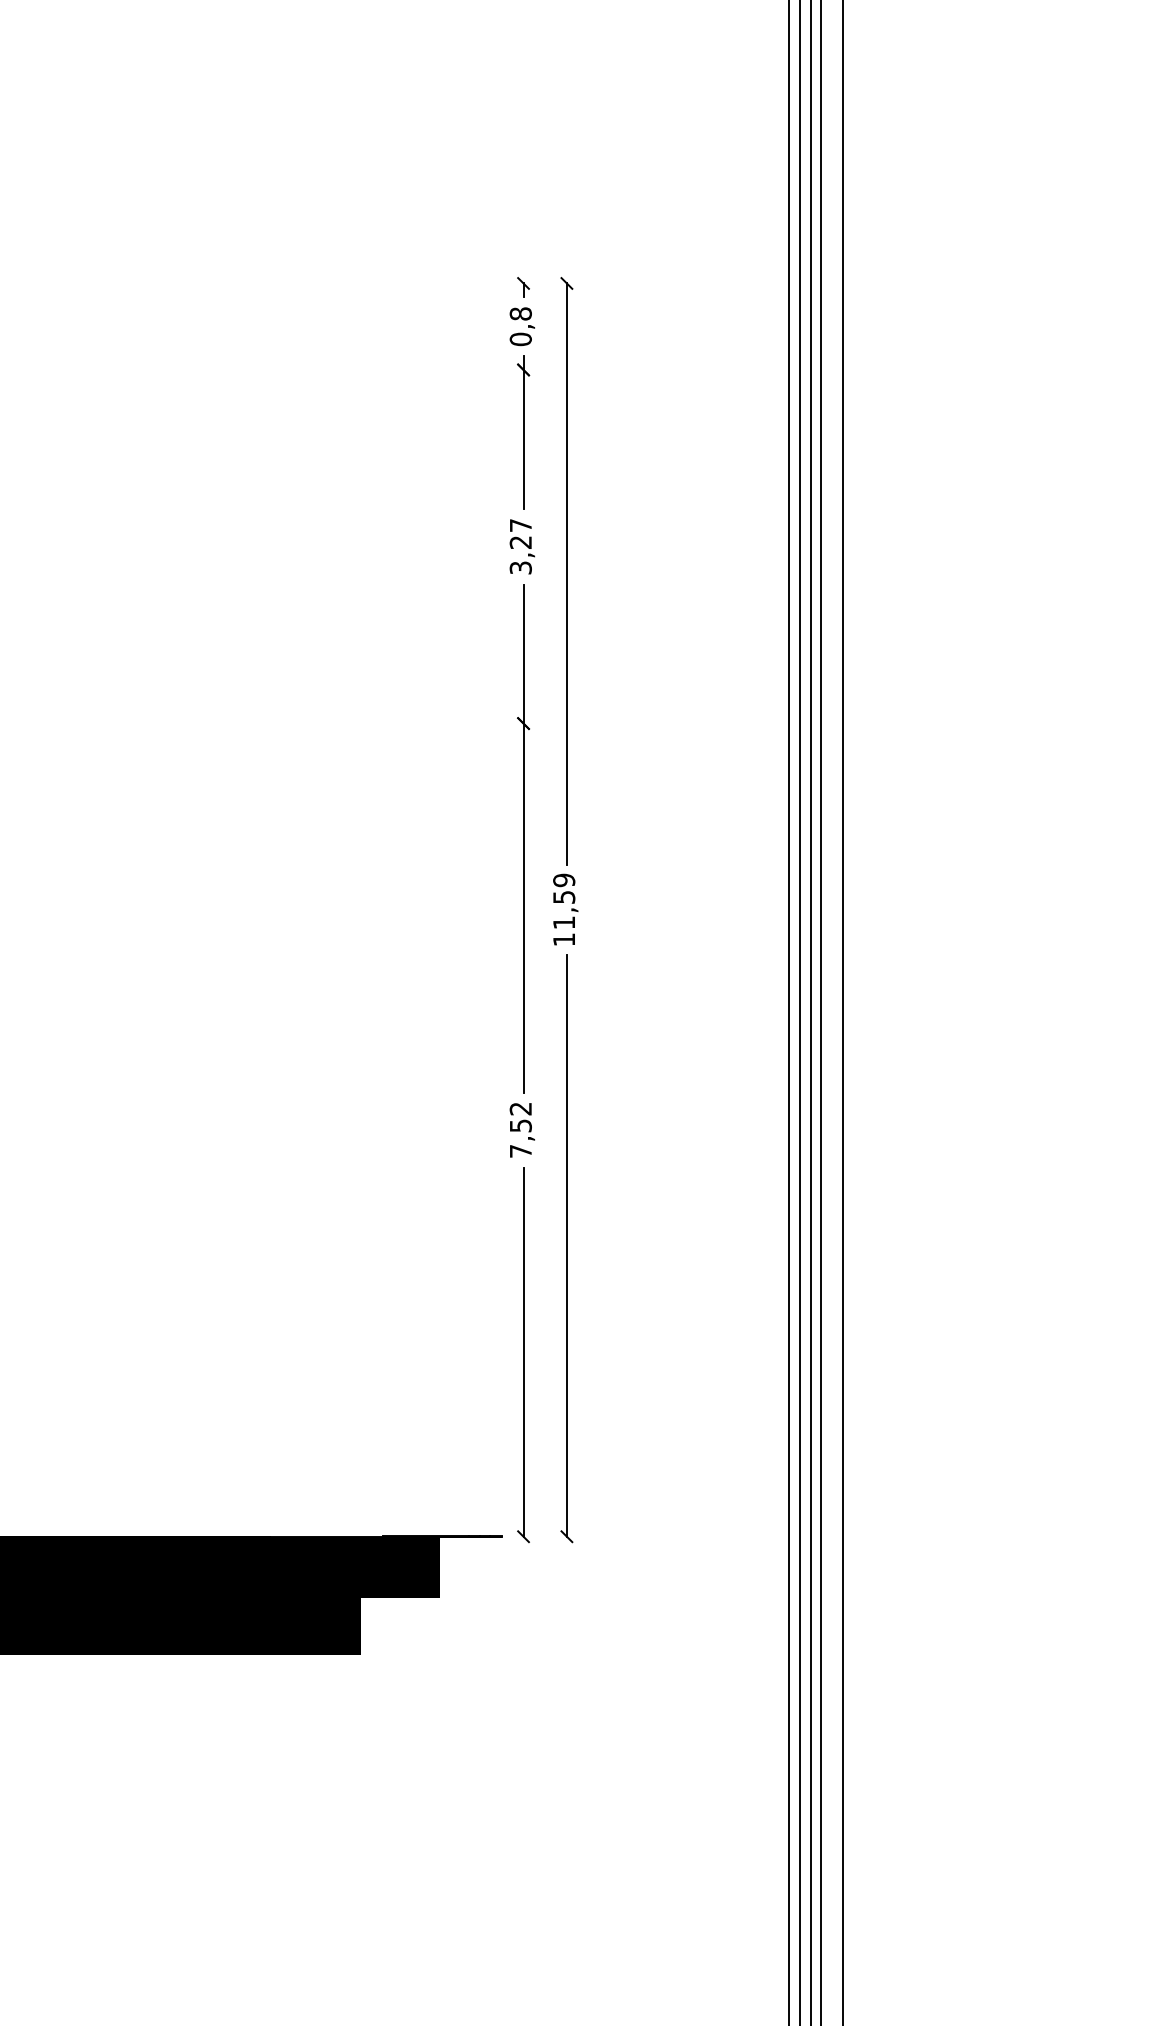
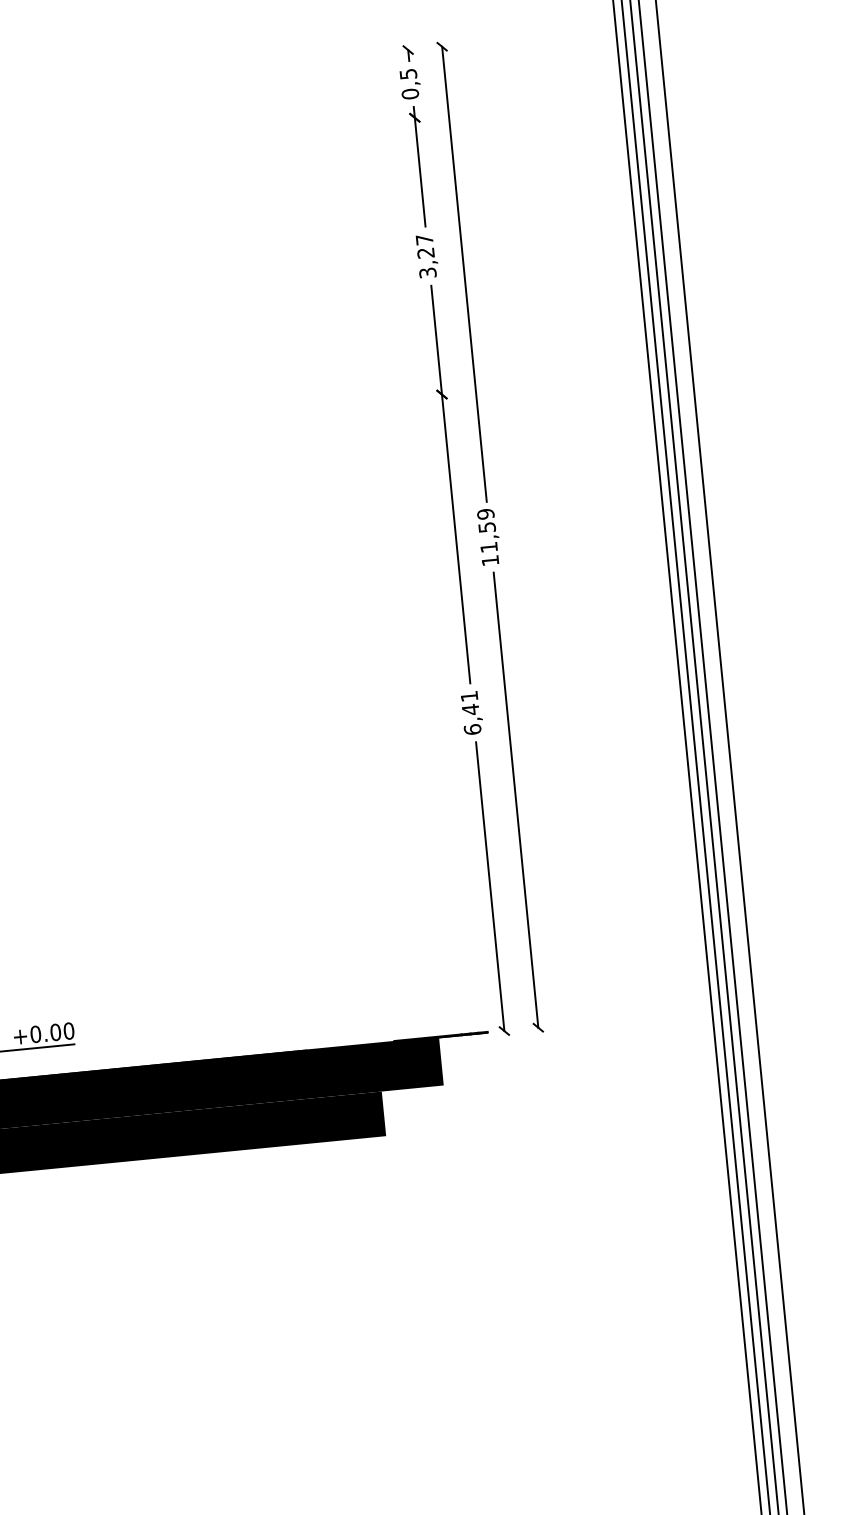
text: (520, 313) -> (408, 73), 0,8 -> 0,5
text: (520, 1129) -> (470, 712), 7,52 -> 6,41

